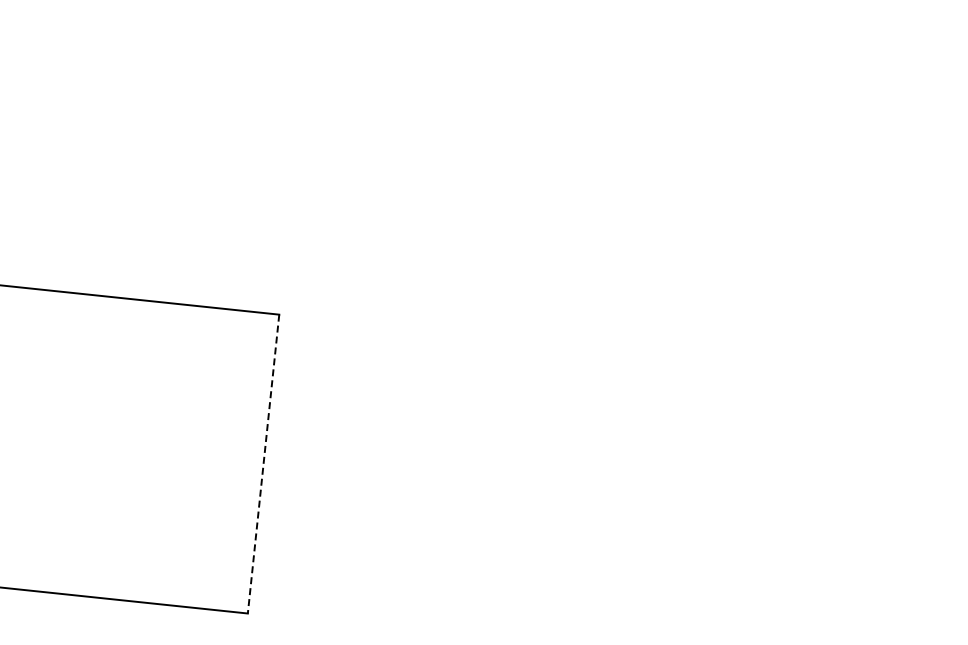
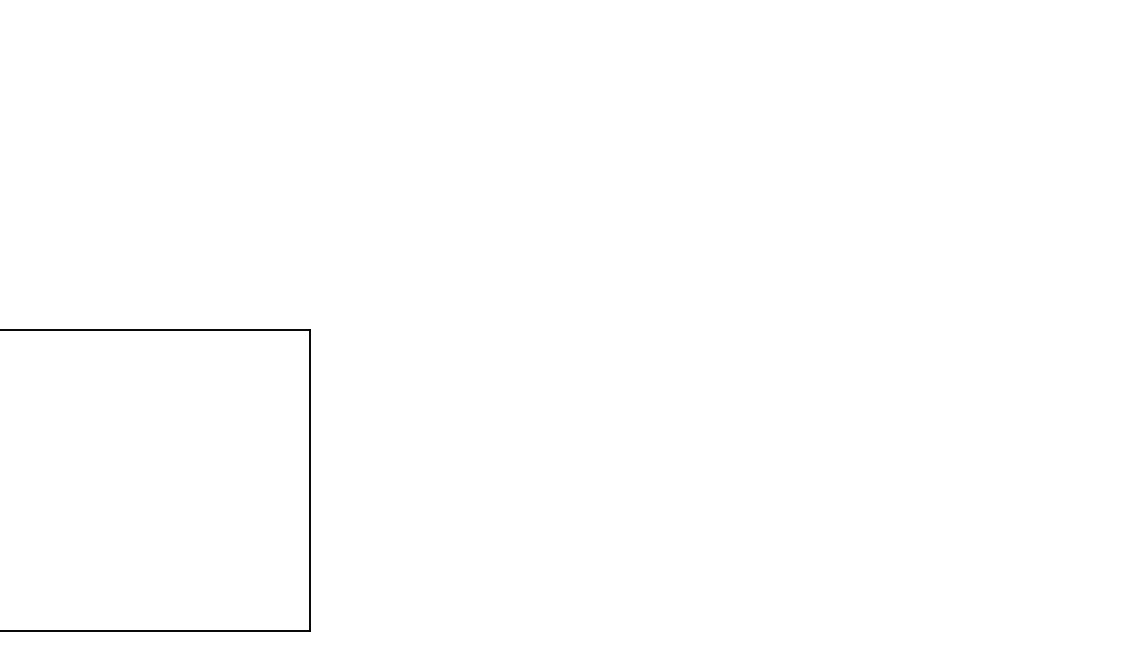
line: (263, 464) -> (309, 481), dashed -> solid

